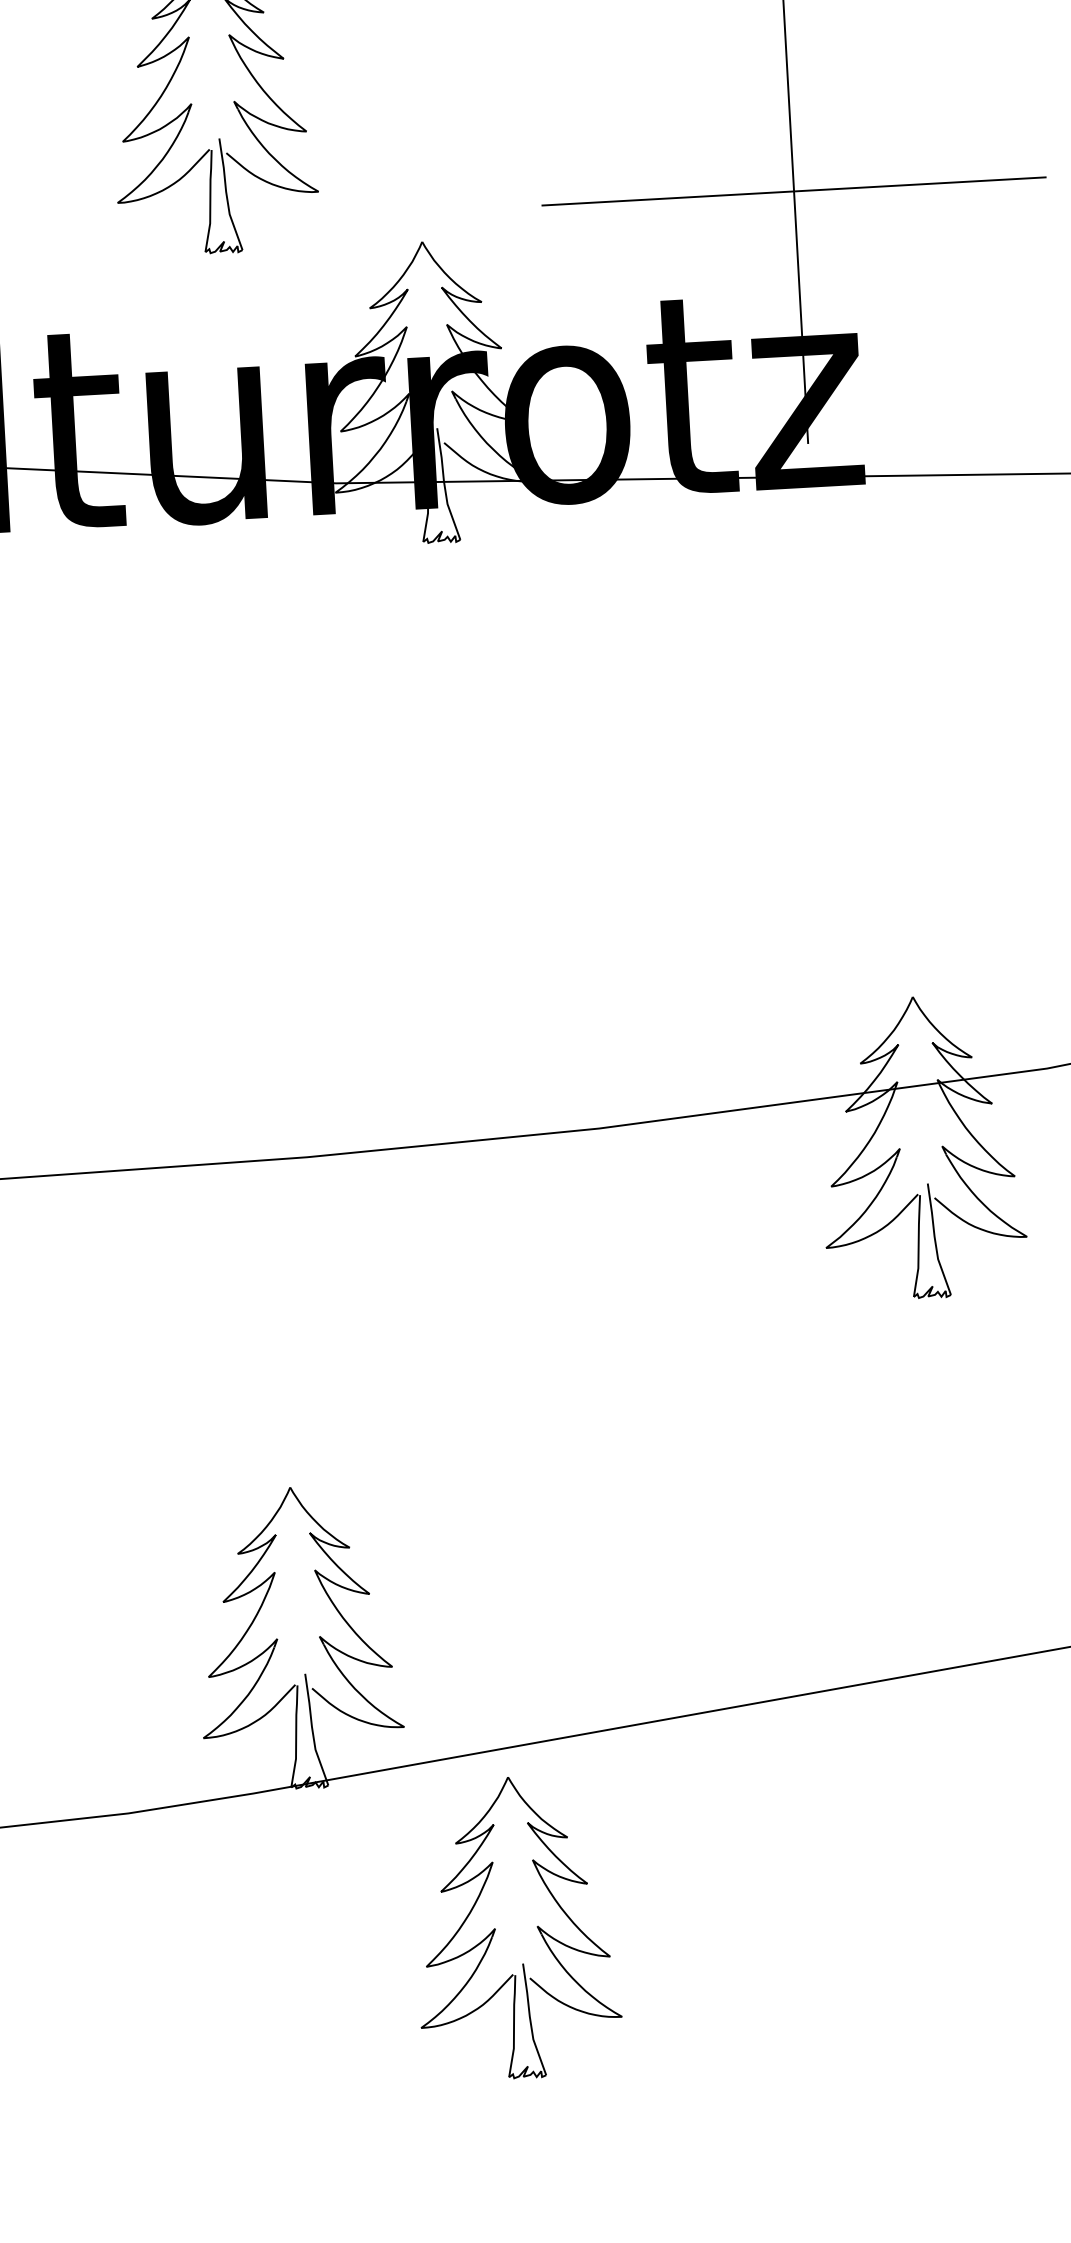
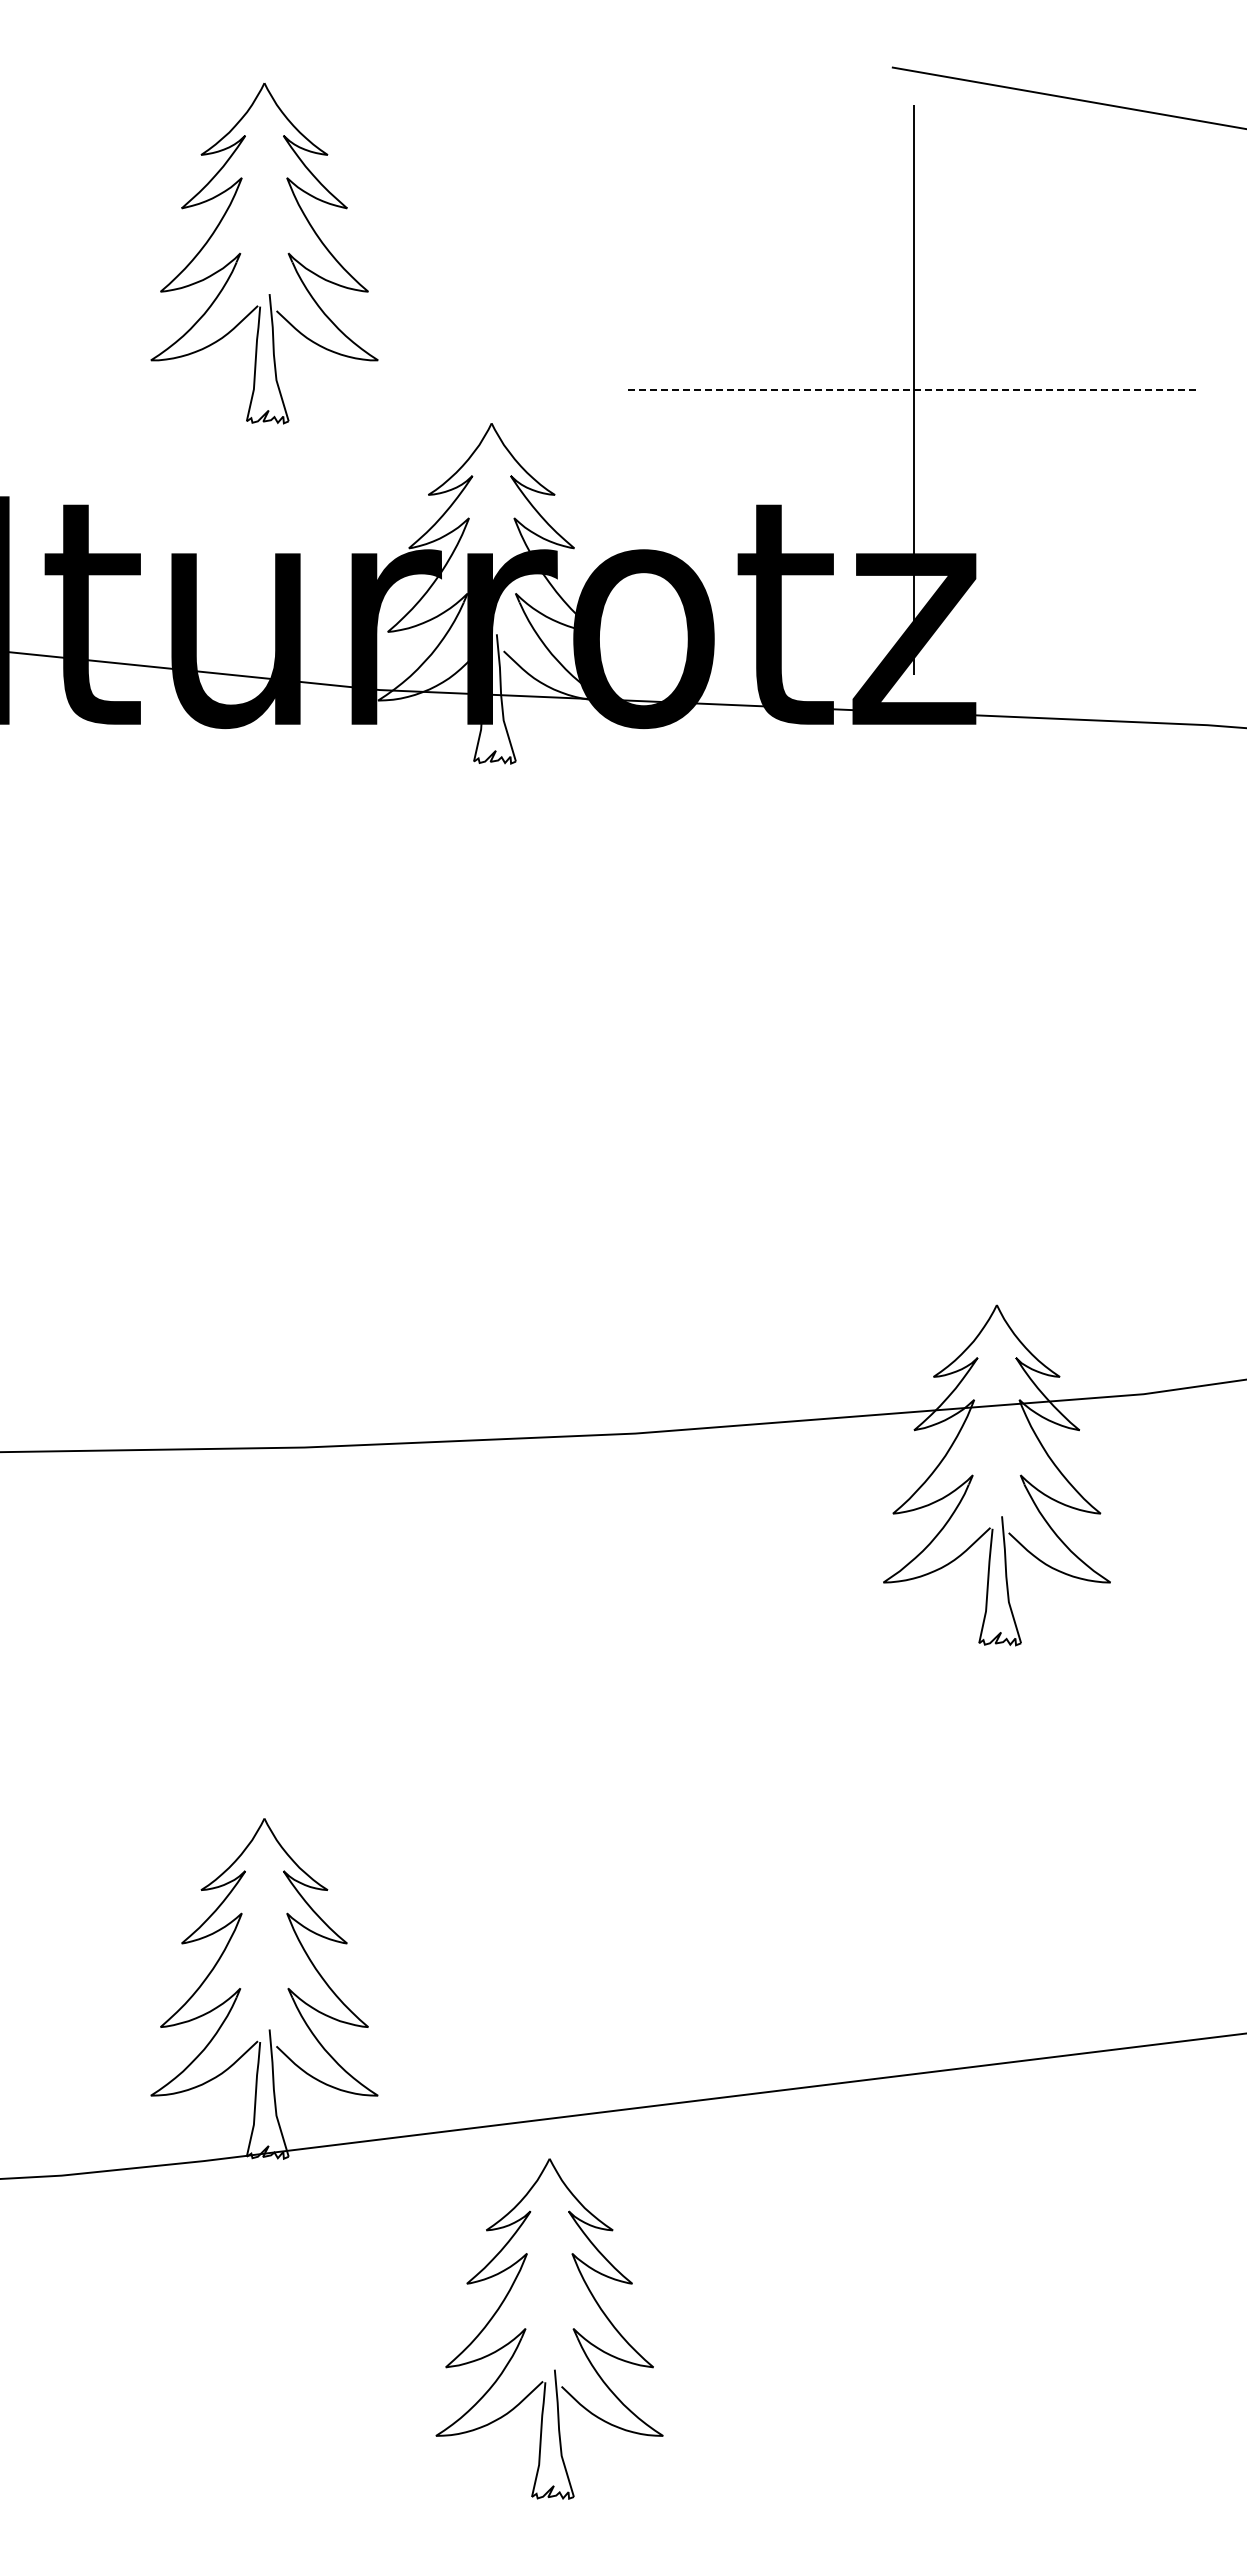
line: (794, 191) -> (914, 389), solid -> dashed
part: (495, 1928) -> (526, 2328), moved

